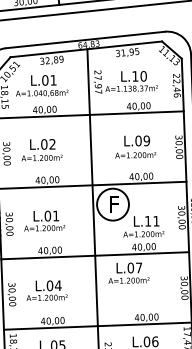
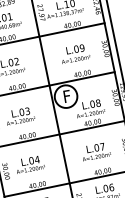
text: (56, 215) -> (27, 110), L.01 -> L.03
text: (152, 220) -> (95, 103), L.11 -> L.08
text: (128, 272) -> (95, 151), moved

